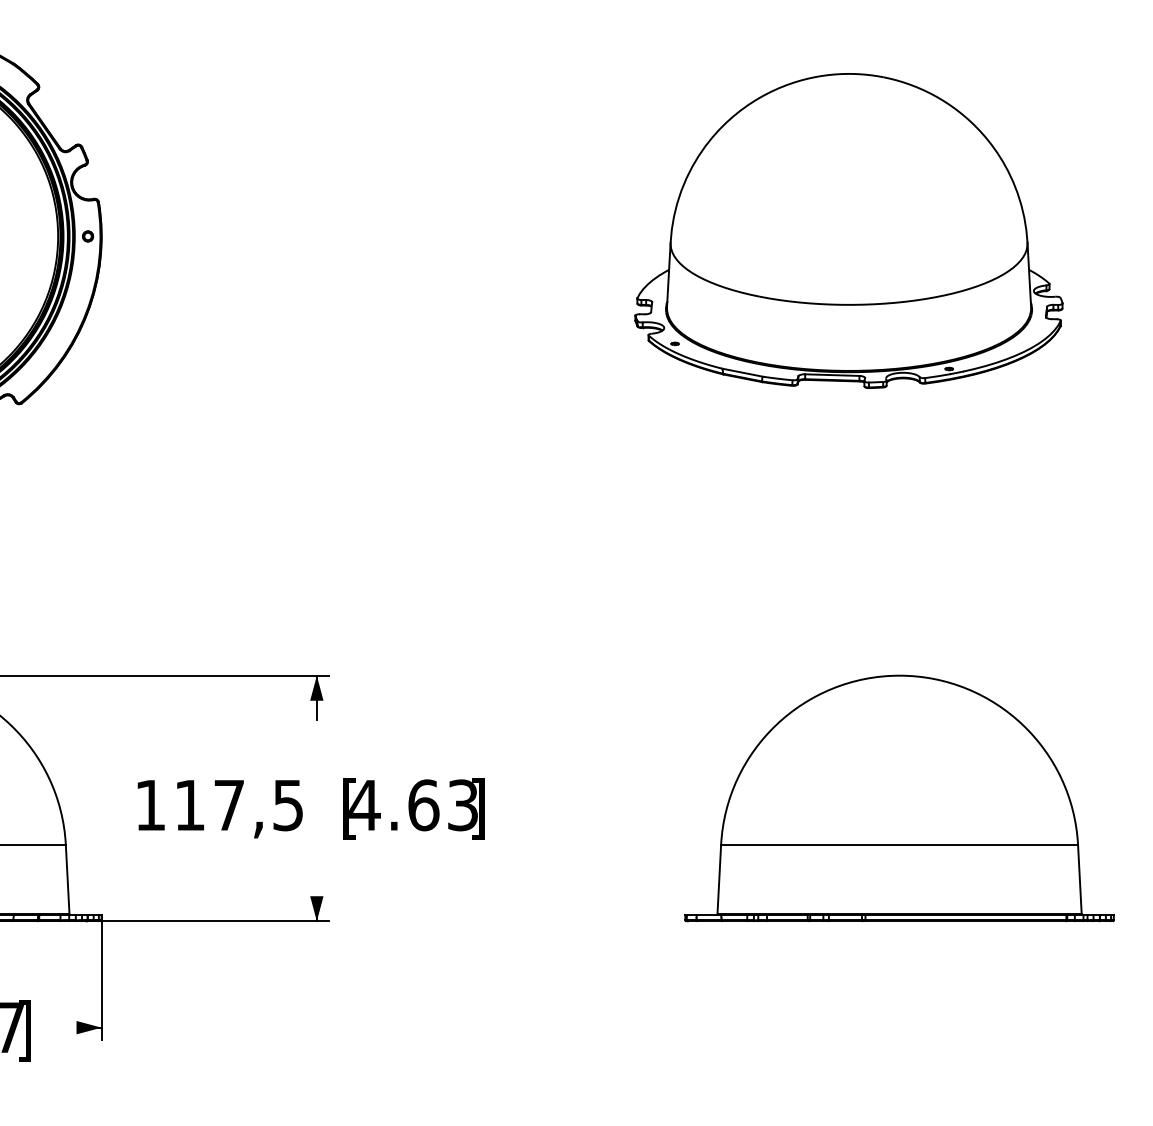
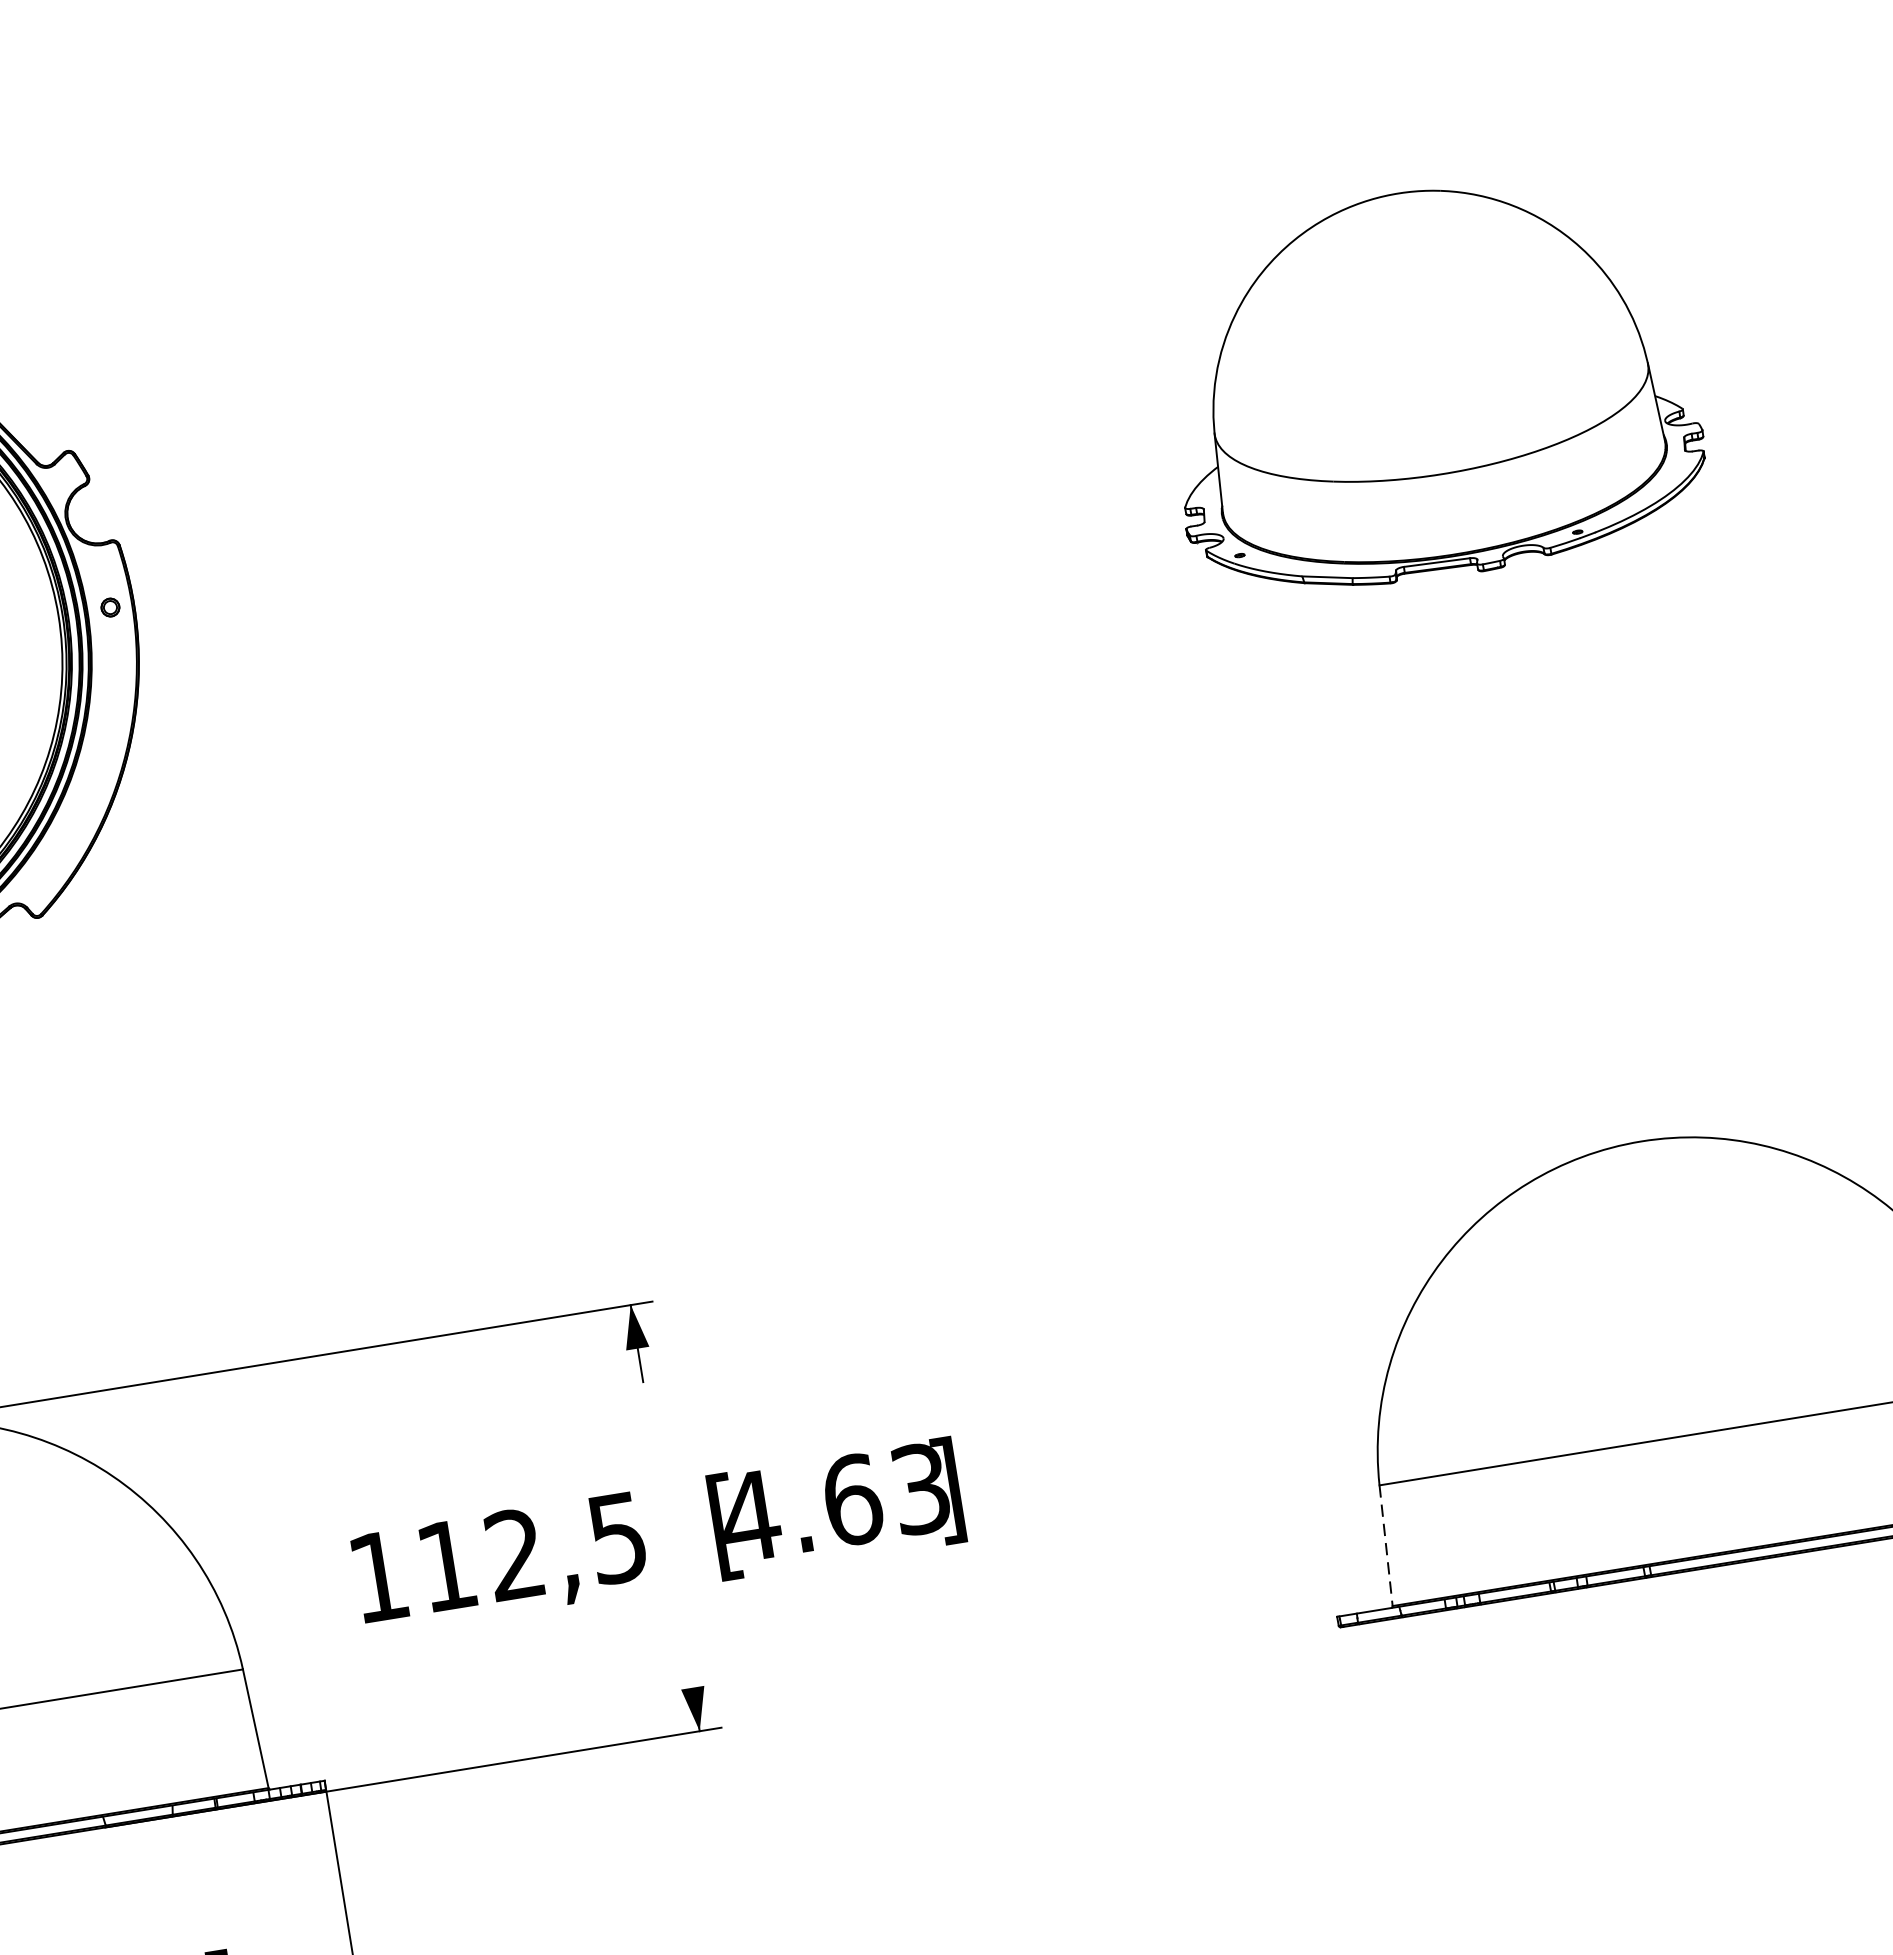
part: (848, 230) -> (1427, 383), size x0.7
text: (228, 804) -> (513, 1553), 117,5 -> 112,5
line: (719, 879) -> (1386, 1545), solid -> dashed

